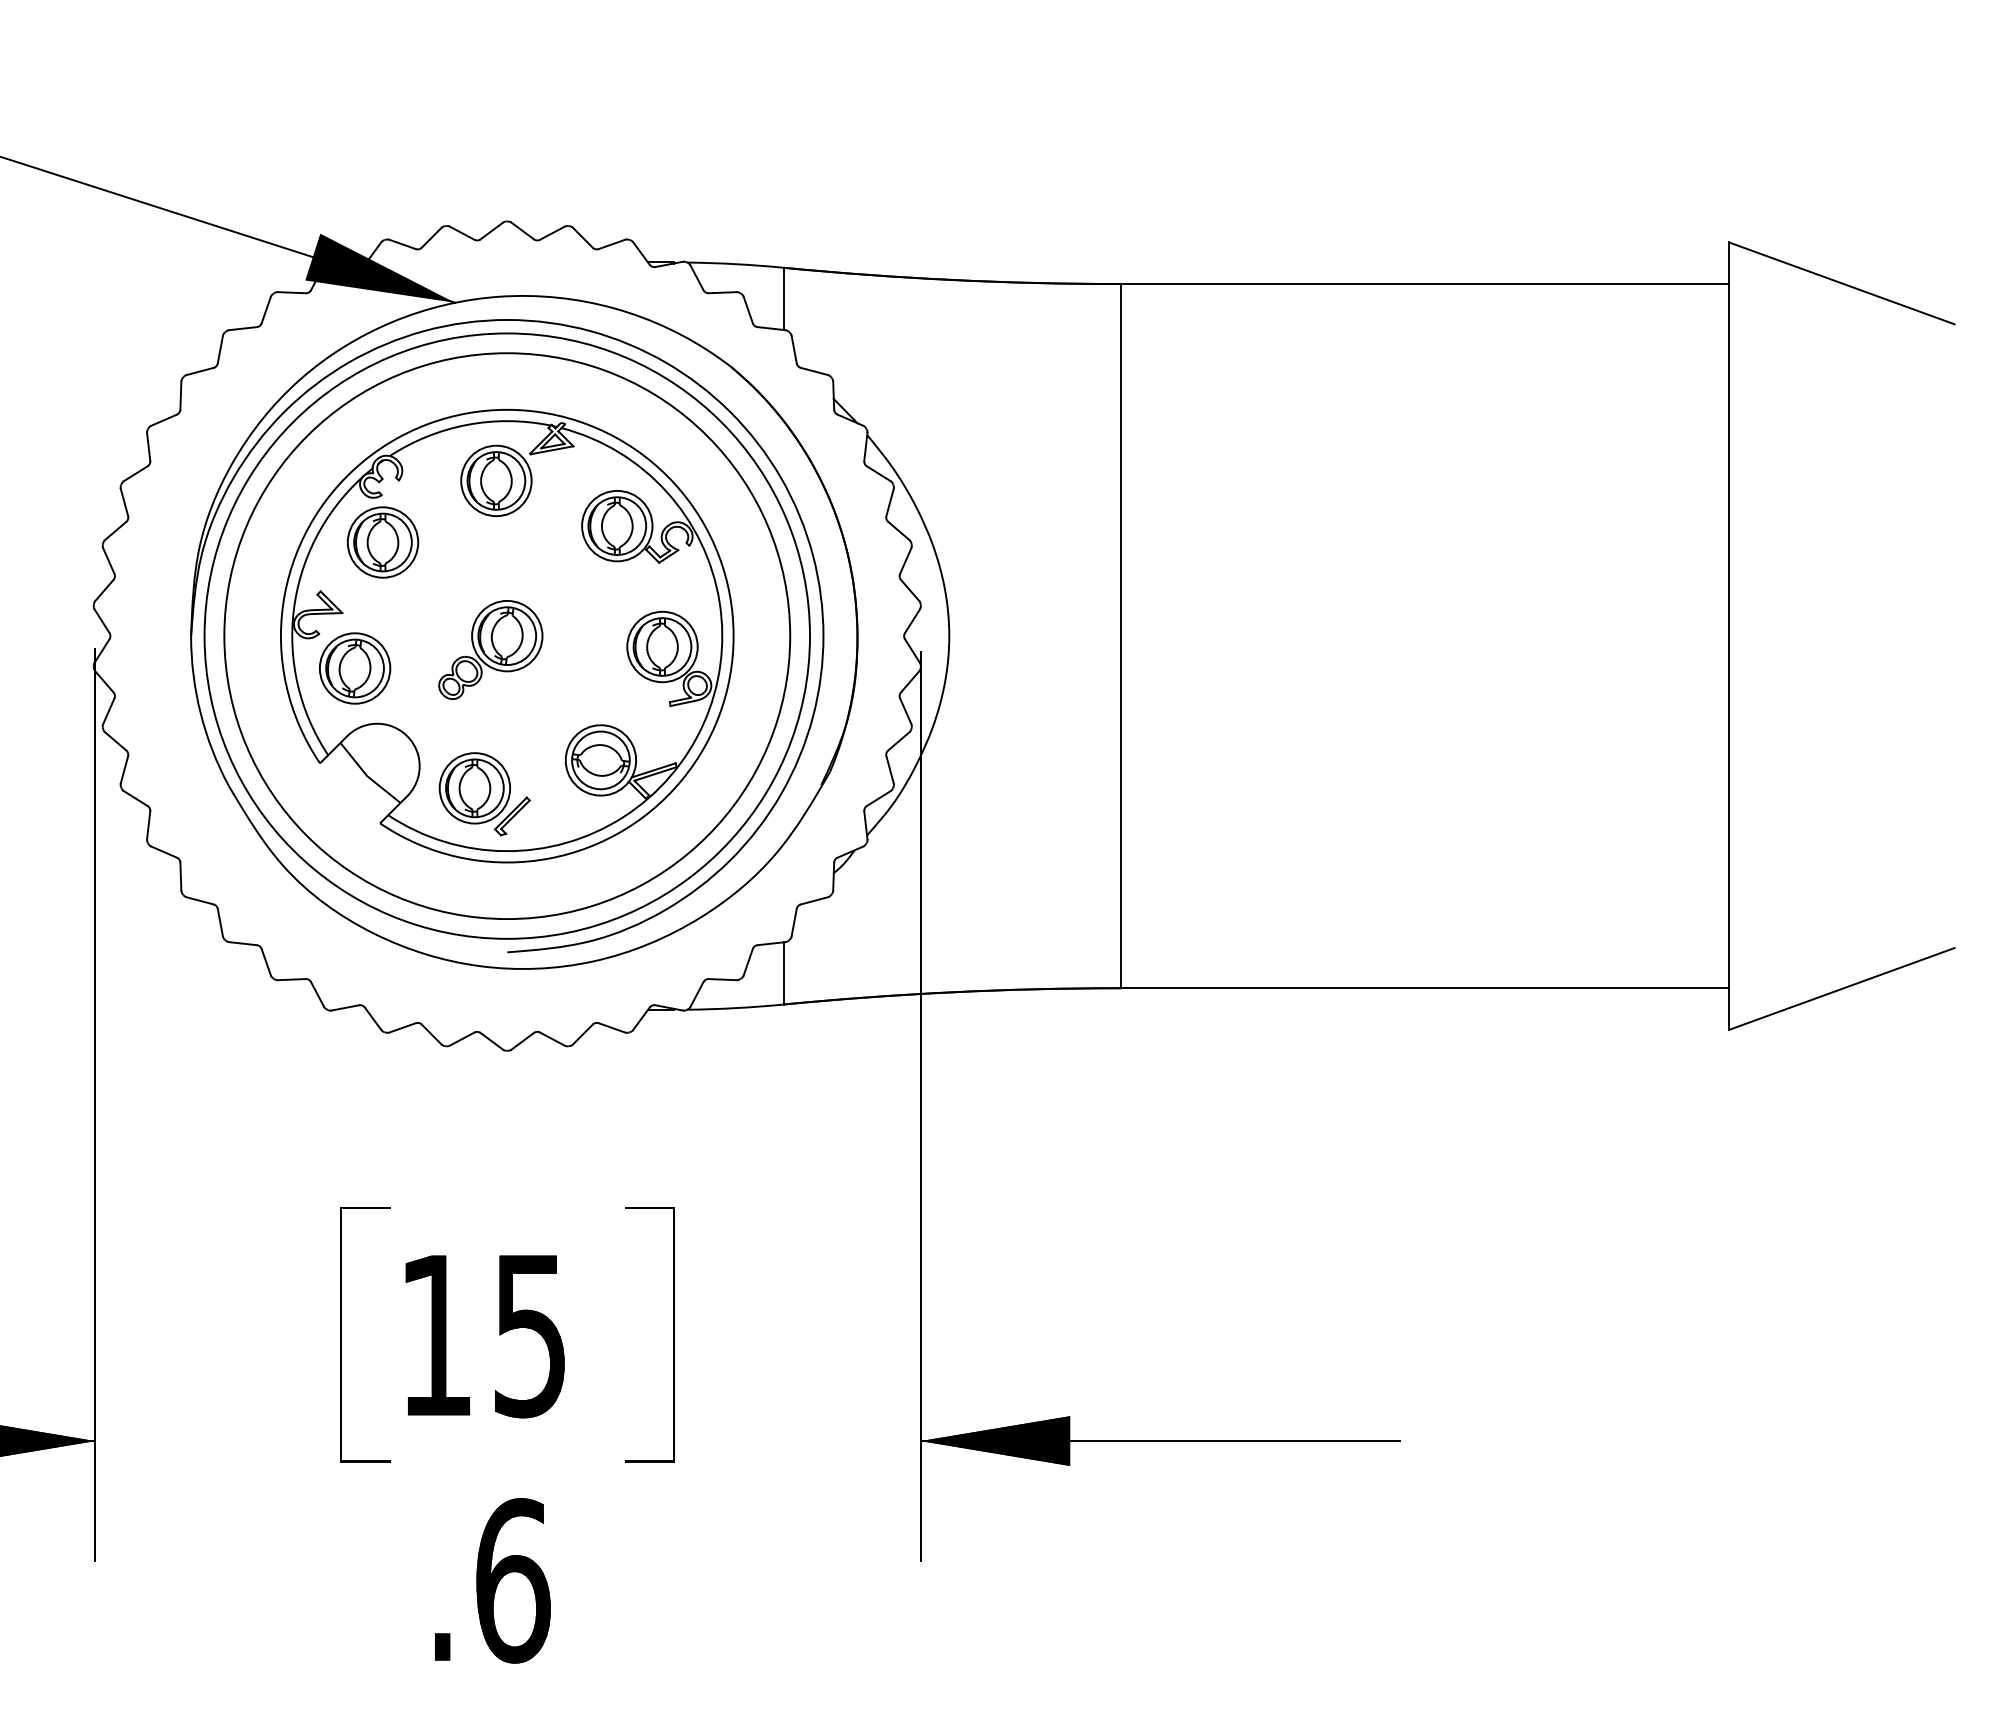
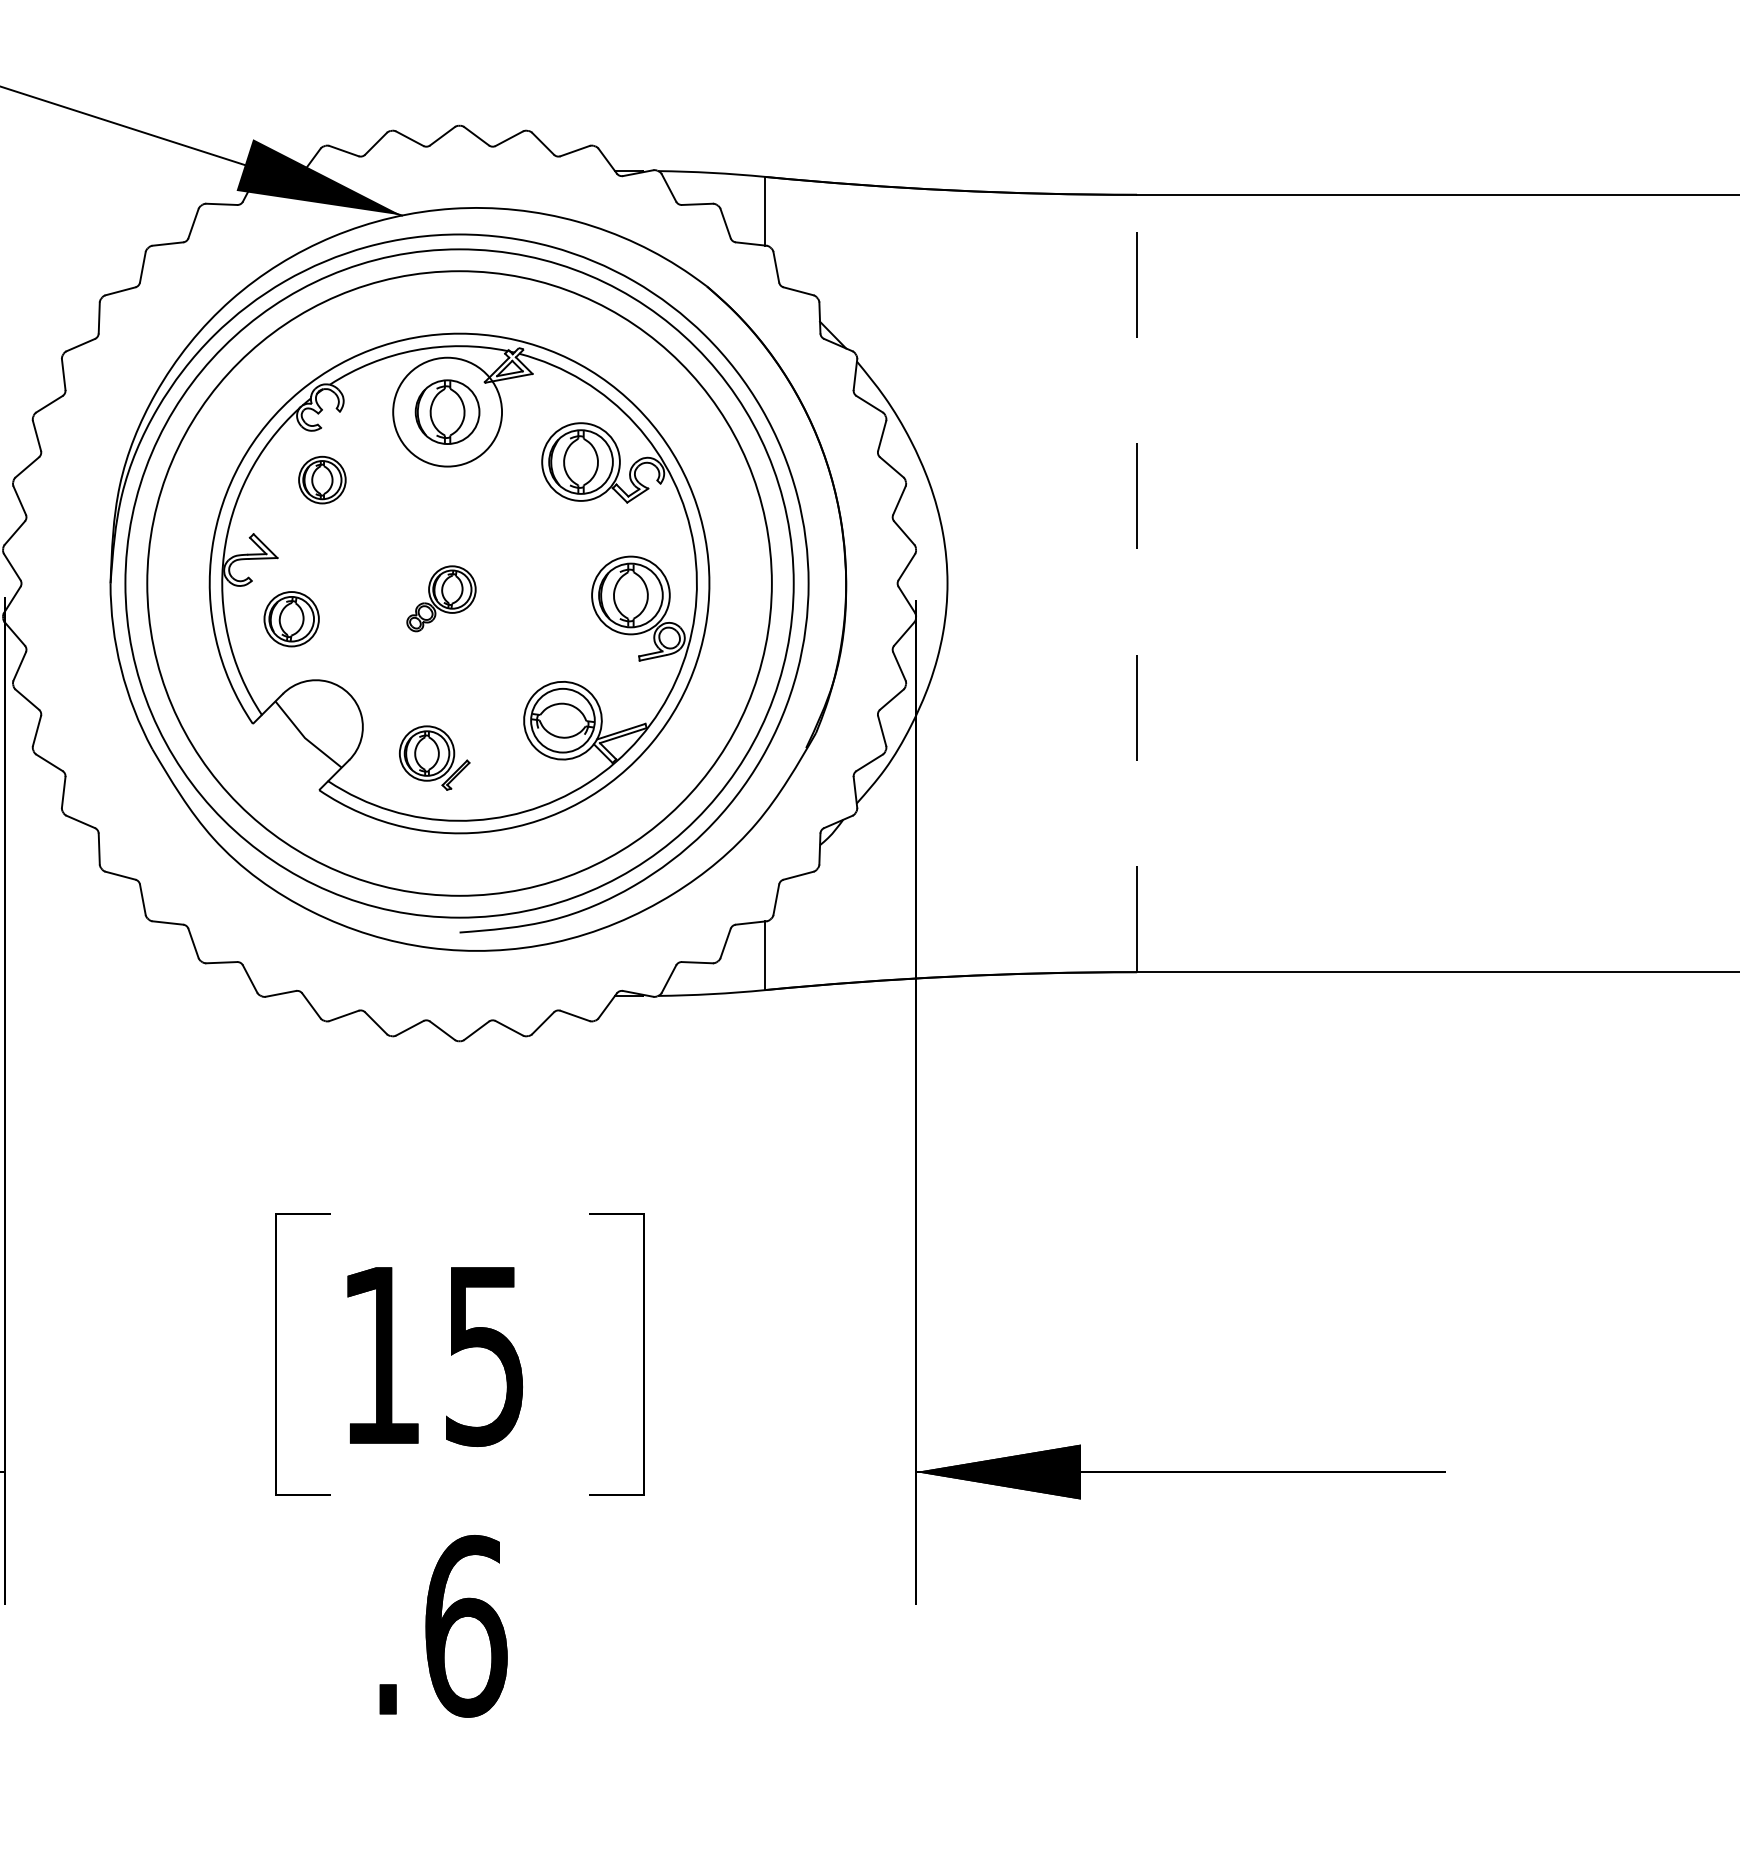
circle: (496, 480) -> (447, 411), size x1.4
part: (382, 542) -> (321, 480), size x0.6
line: (1121, 635) -> (1137, 582), solid -> dashed
part: (490, 649) -> (441, 598), size x0.6
part: (355, 668) -> (292, 619), size x0.7
part: (484, 794) -> (434, 758), size x0.7

